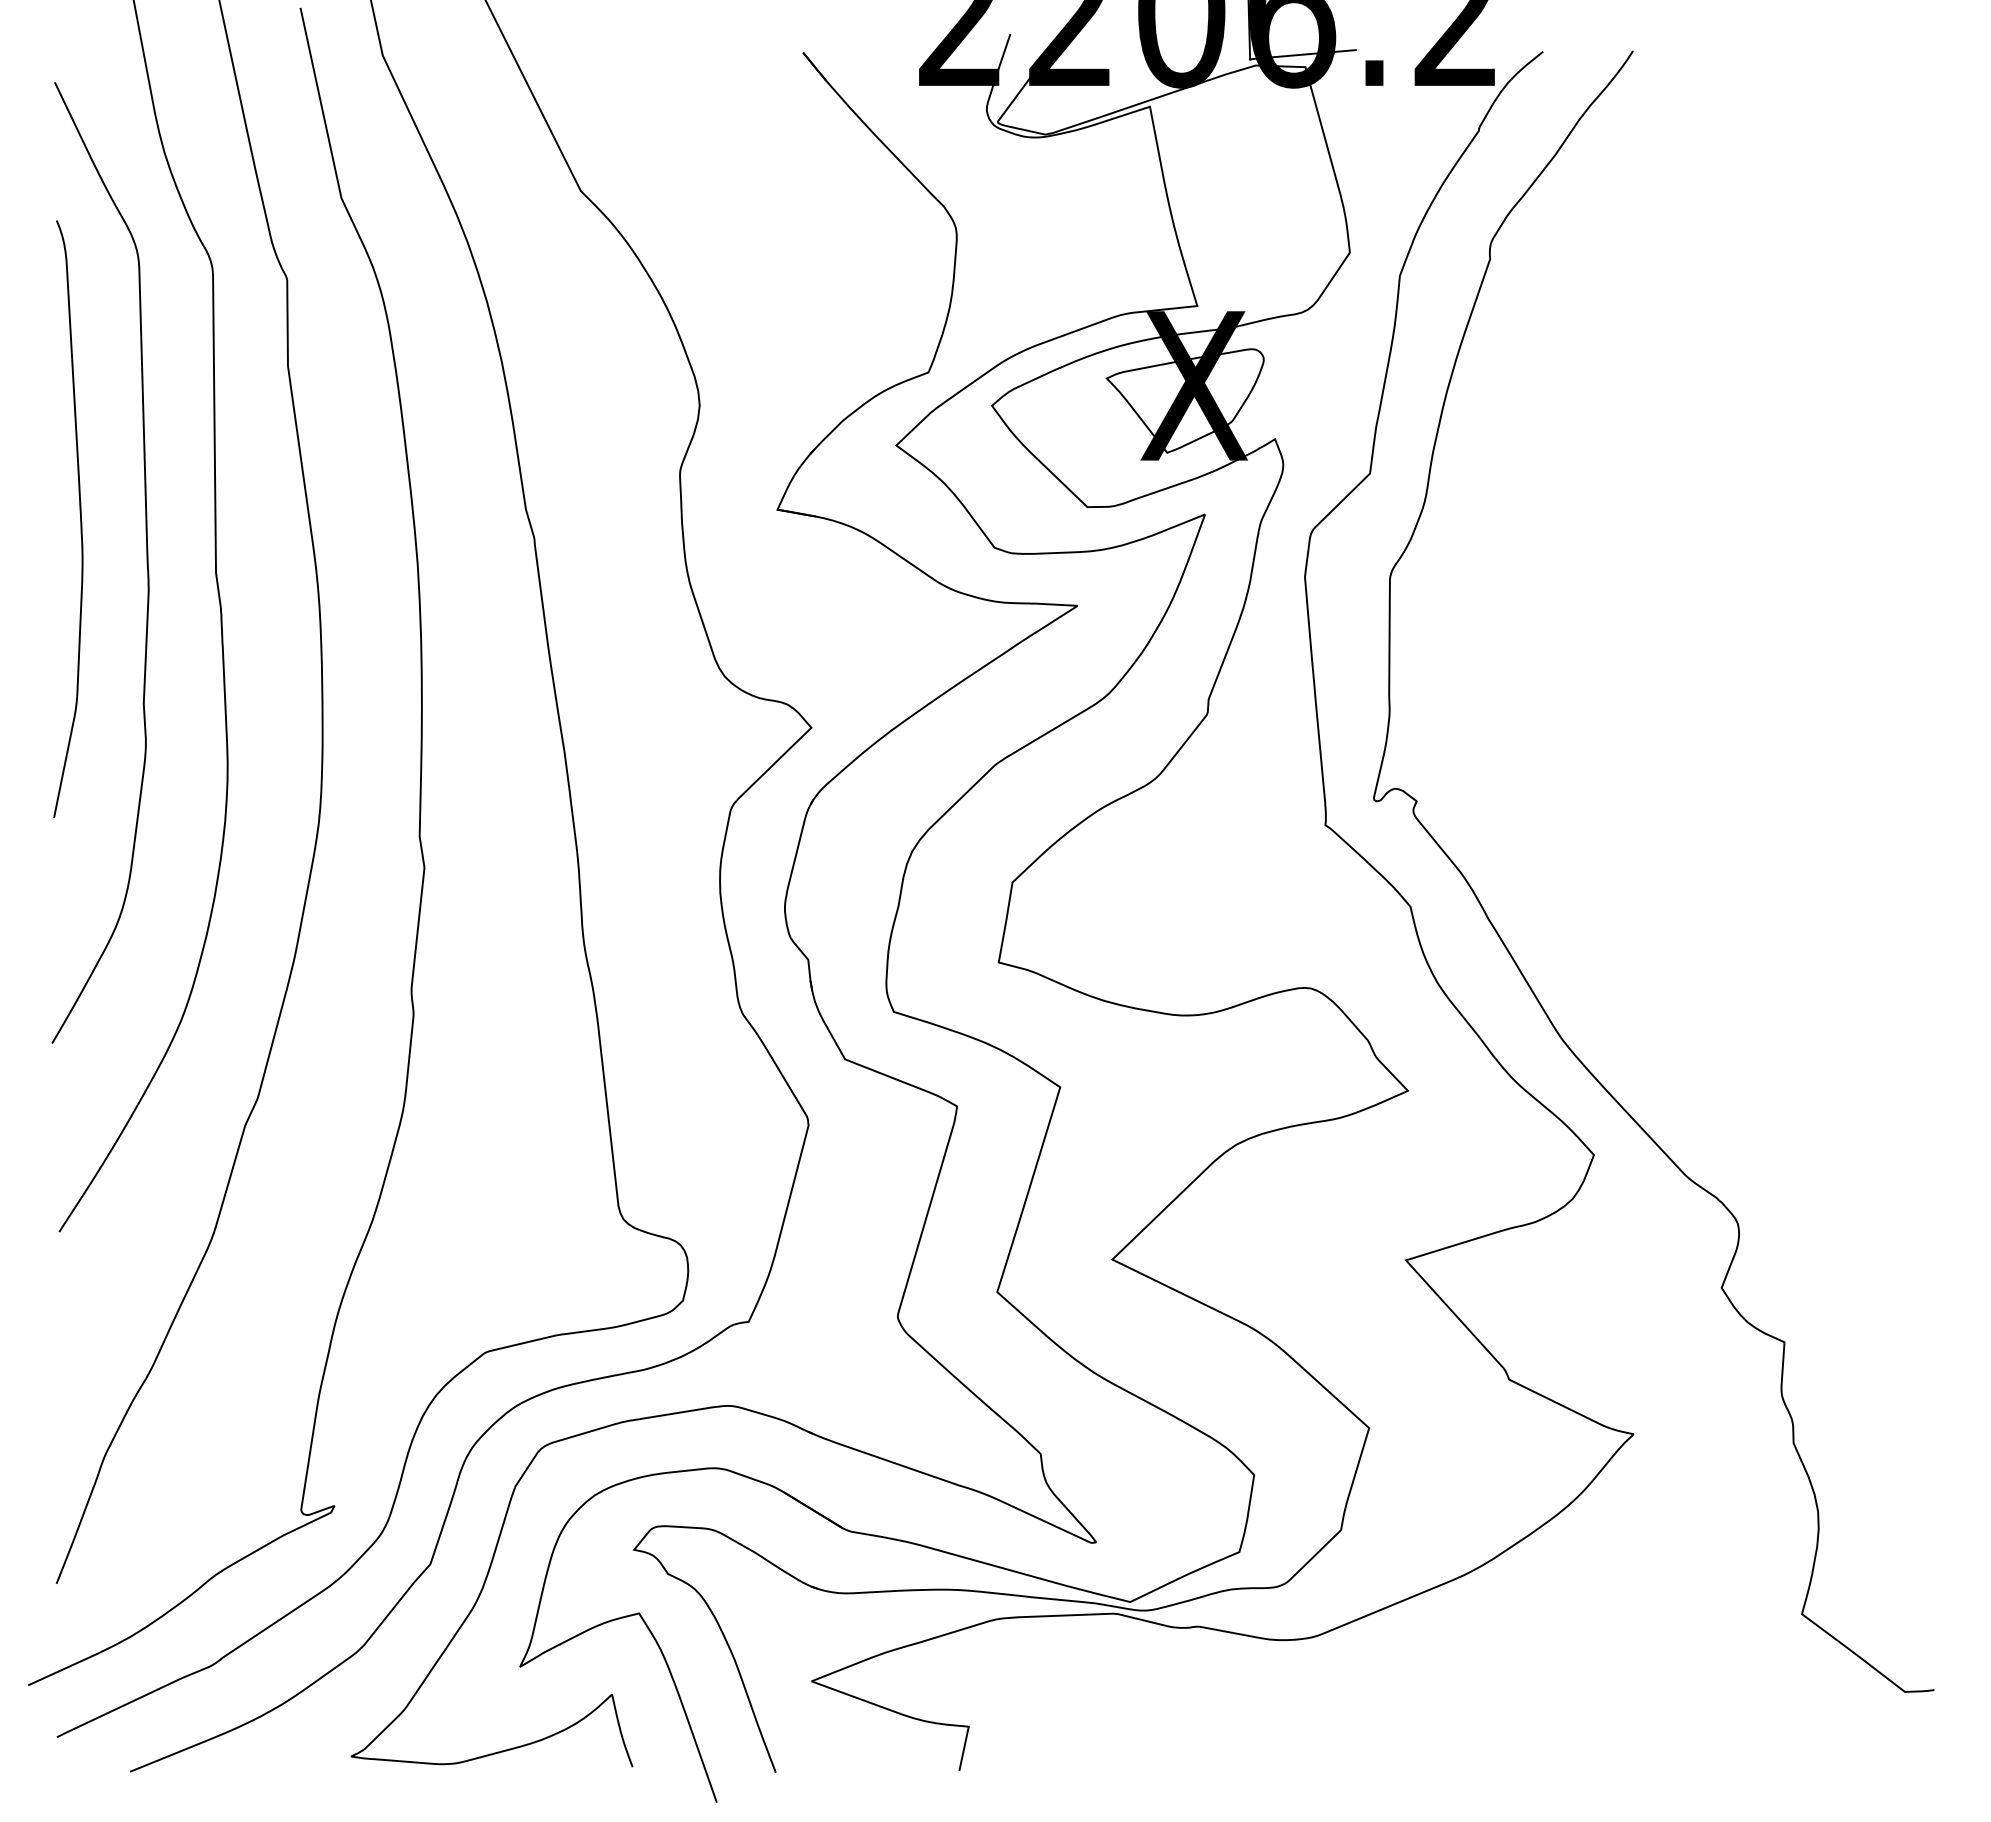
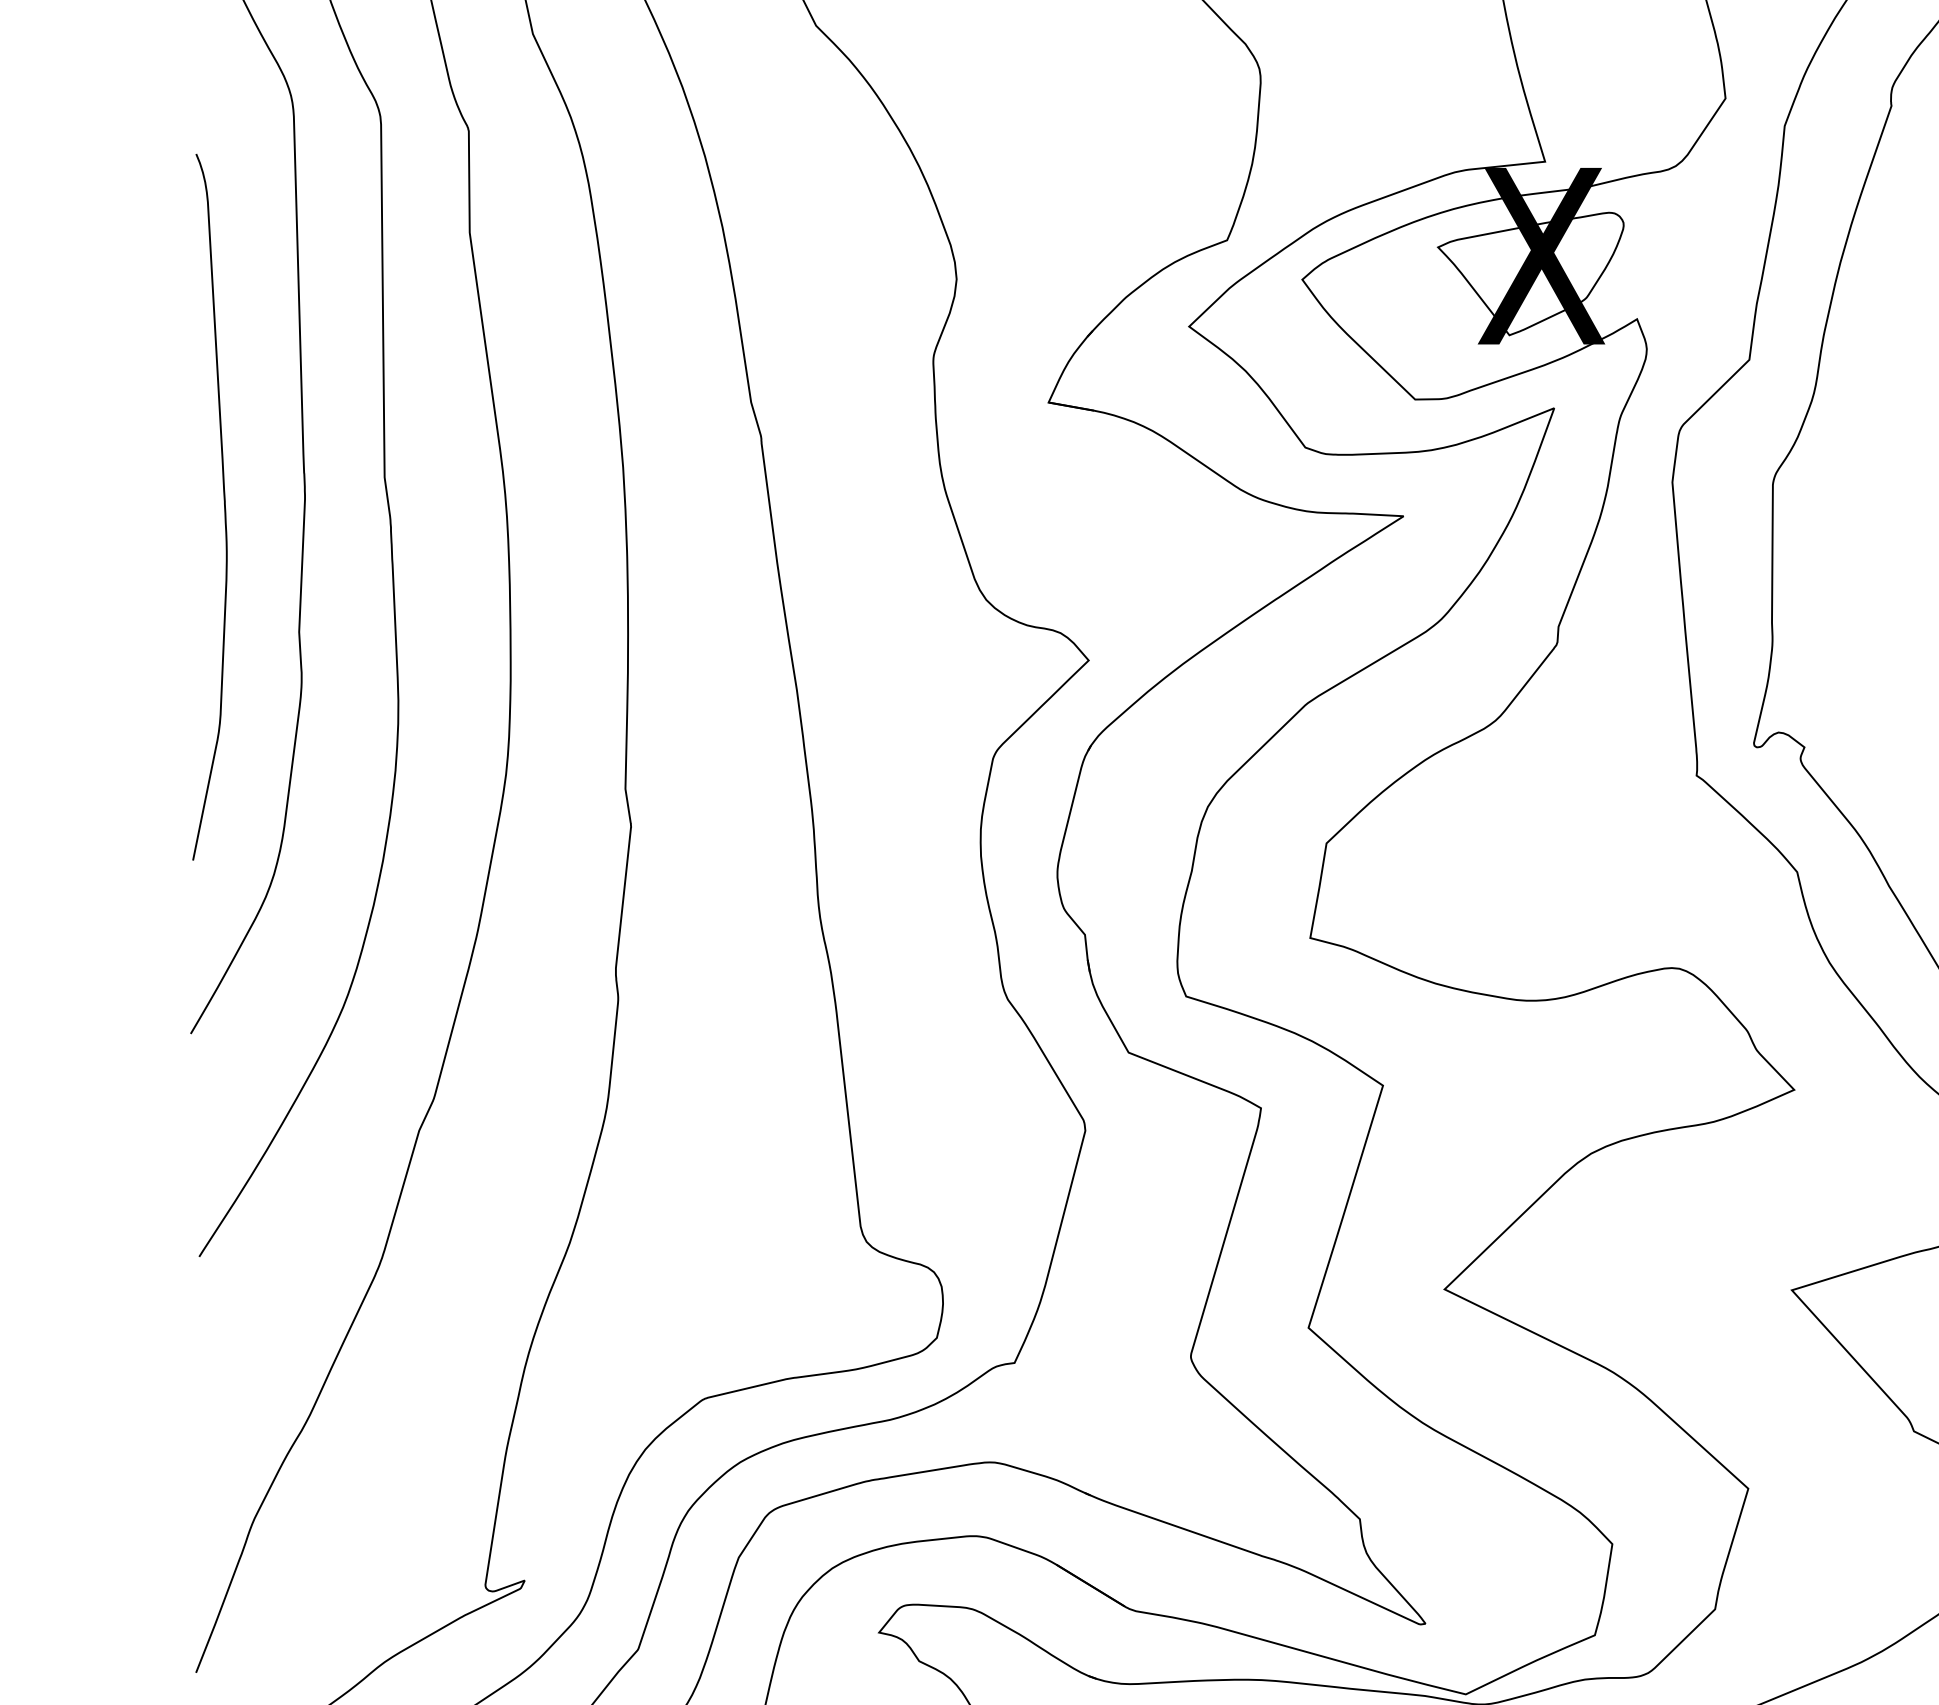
curve: (80, 518) -> (224, 506), moved

